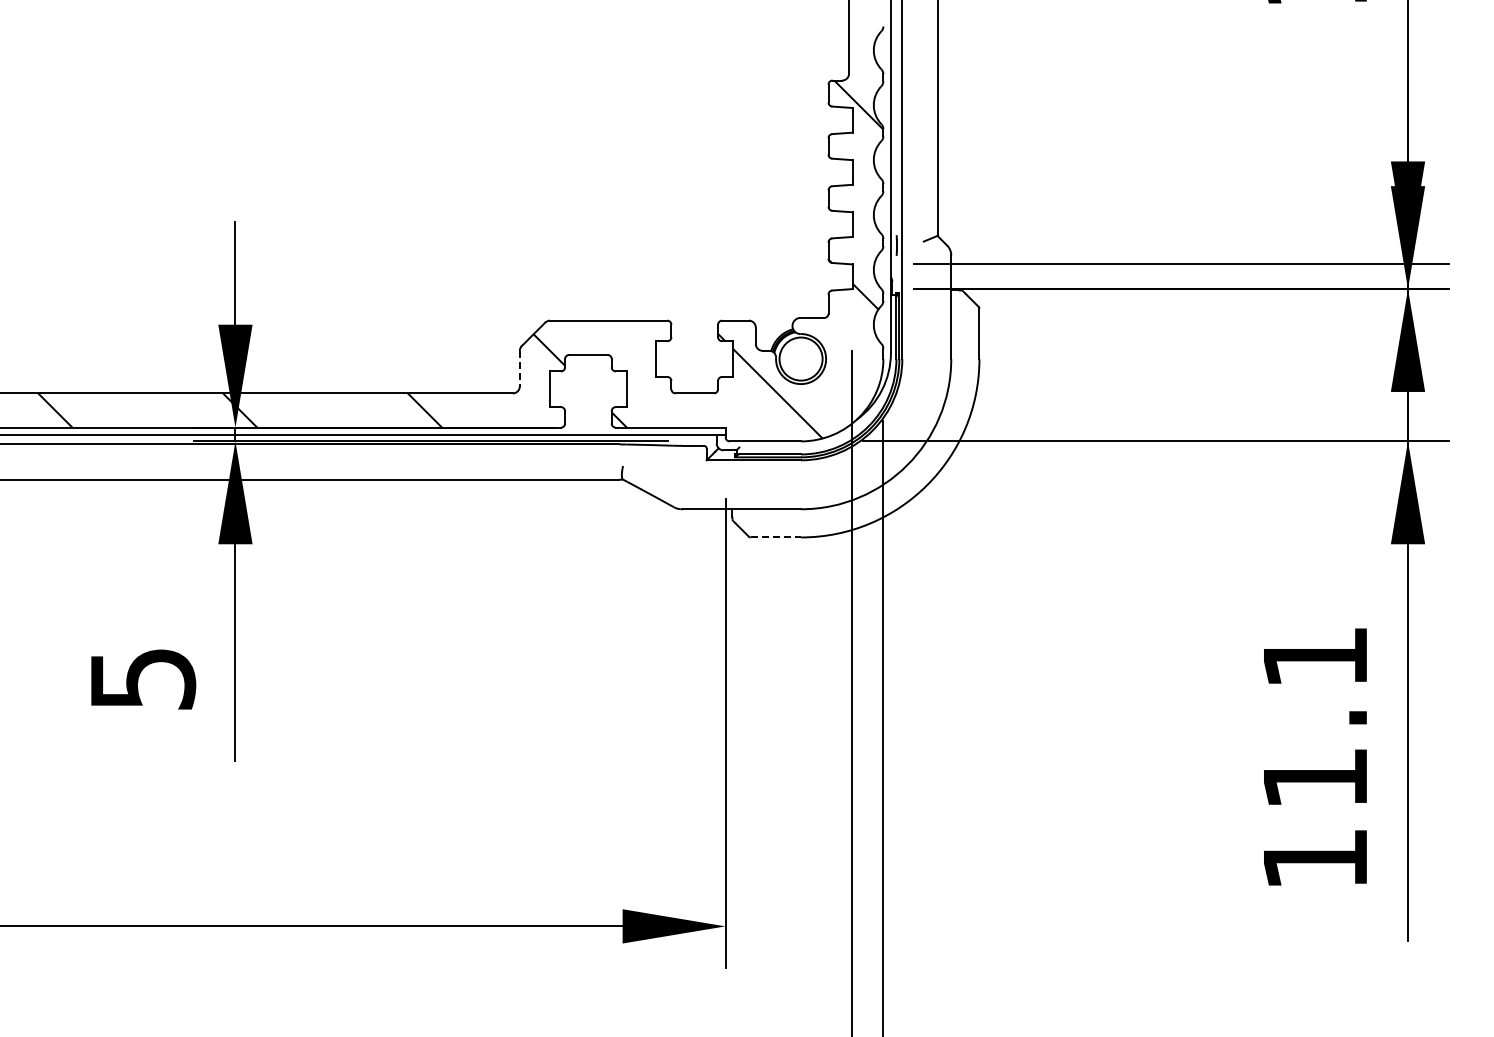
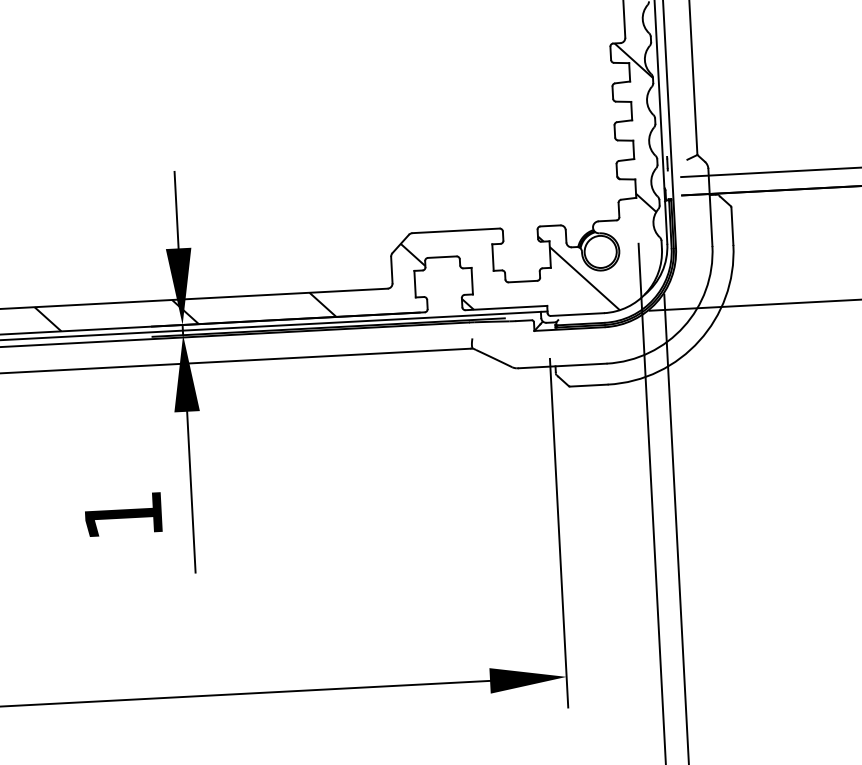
line: (519, 368) -> (391, 269), dashed -> solid
line: (776, 537) -> (589, 385), dashed -> solid
text: (143, 679) -> (124, 515), 5 -> 1

